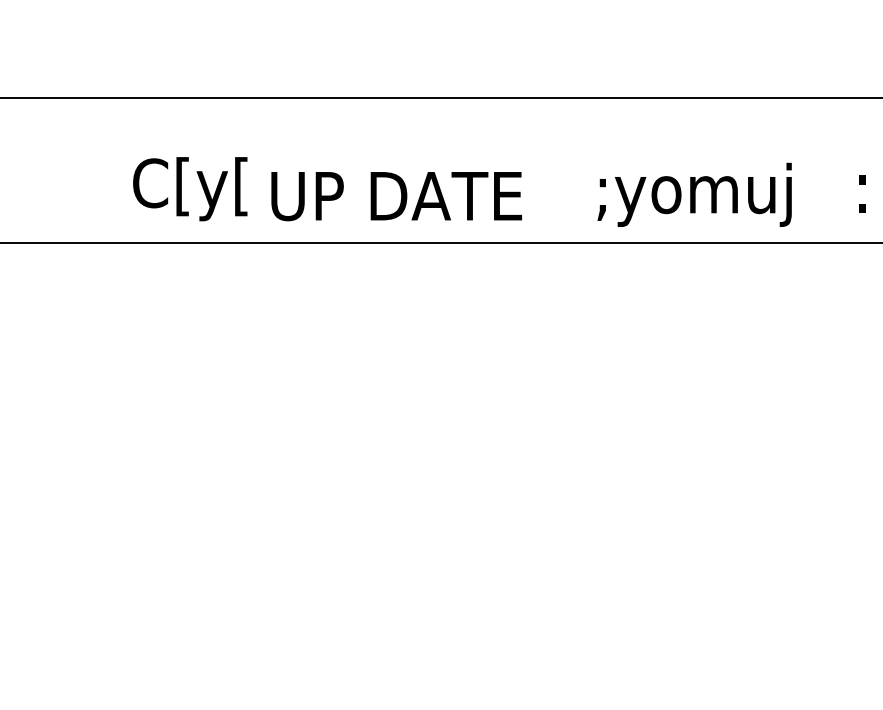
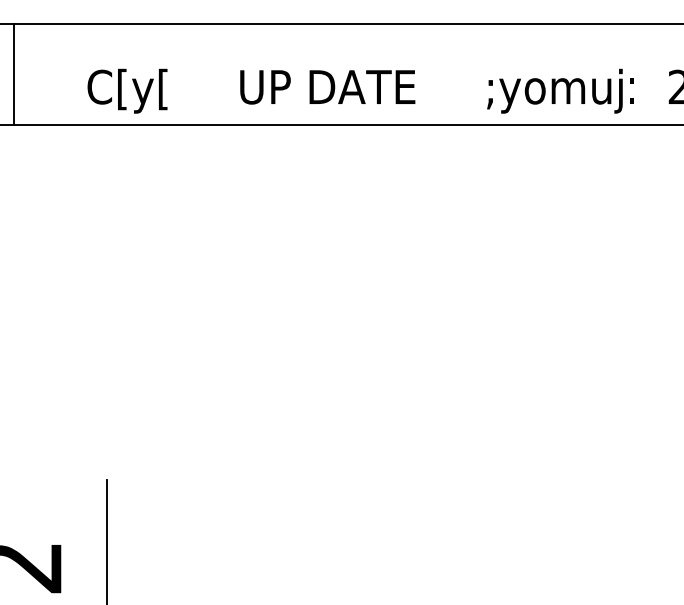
text: (190, 188) -> (127, 90), moved
text: (694, 193) -> (554, 90), moved
text: (396, 196) -> (327, 87), moved

